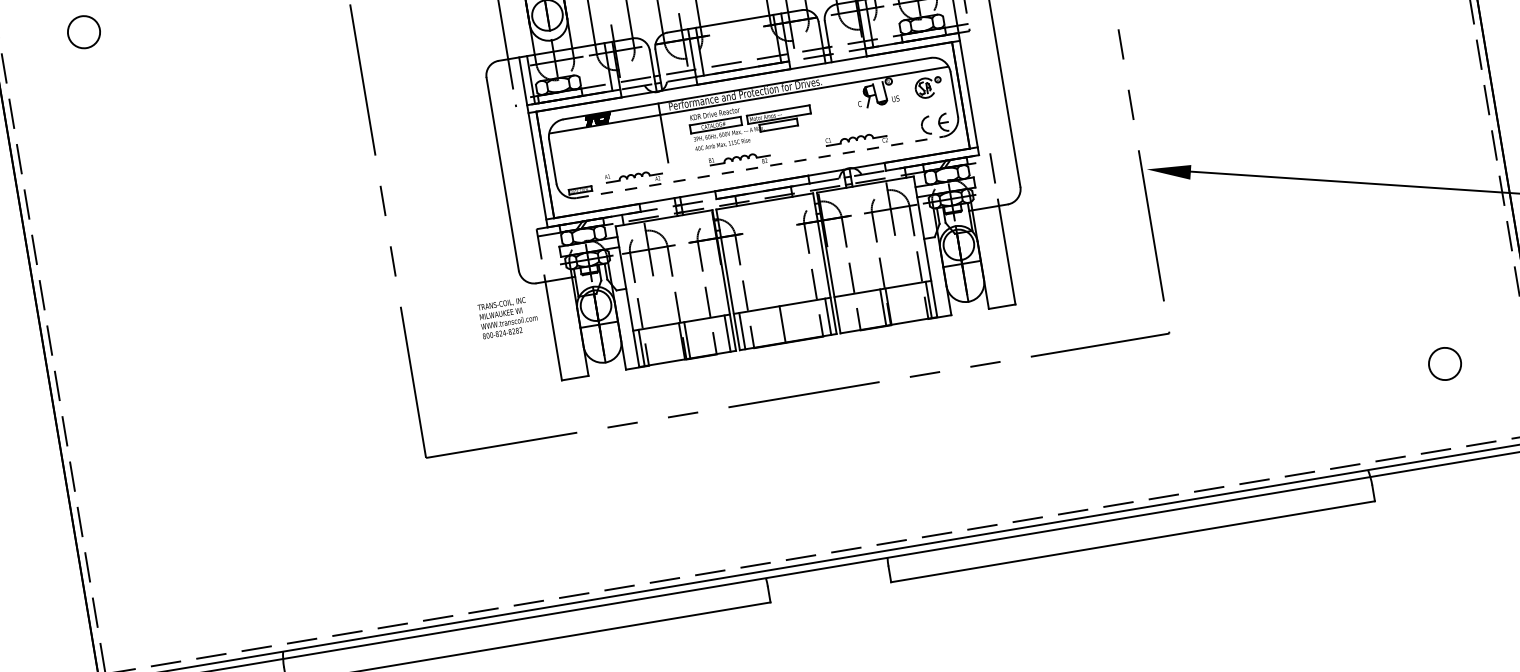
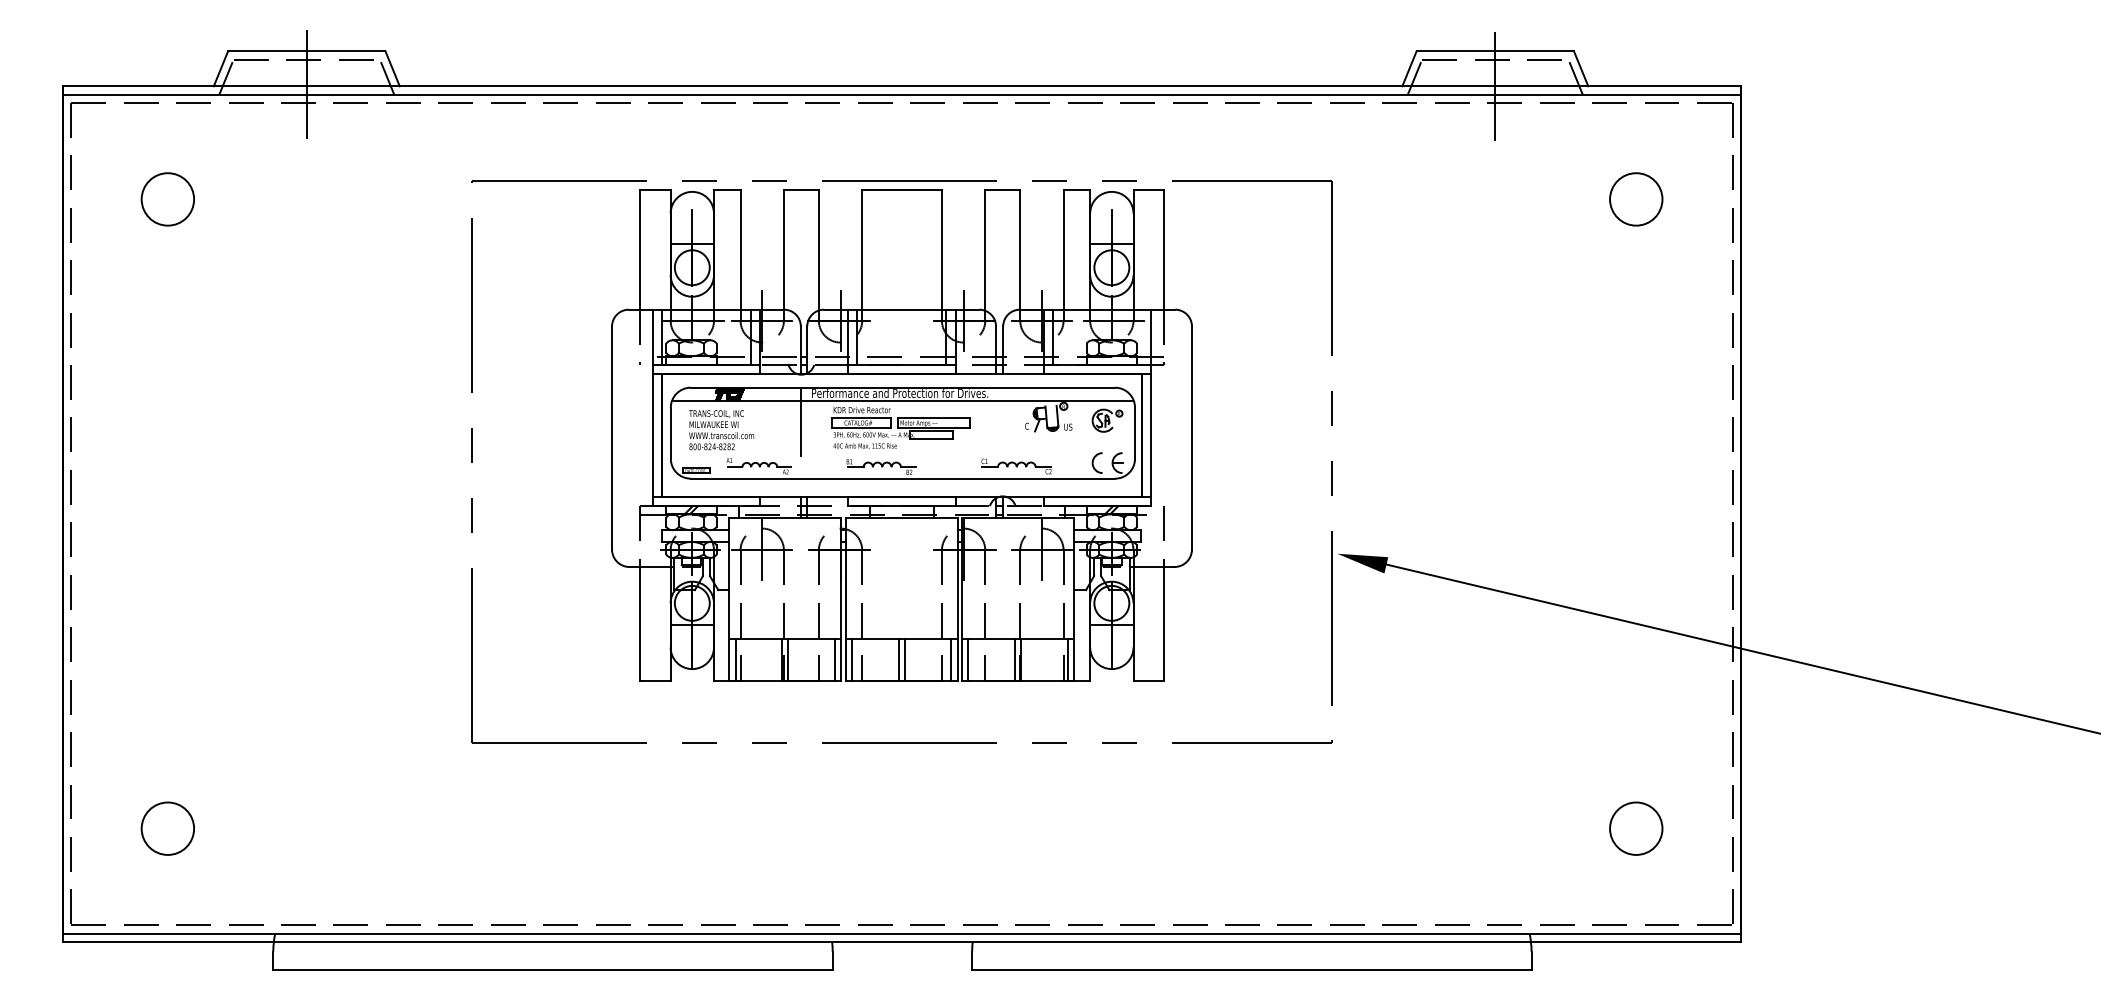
circle: (83, 32) -> (167, 199), size x1.43
line: (760, 167) -> (903, 478), dashed -> solid
line: (843, 314) -> (968, 659), added
text: (508, 317) -> (721, 430), moved
line: (787, 323) -> (904, 659), added
circle: (1445, 363) -> (1636, 828), size x1.43
circle: (174, 576) -> (167, 828), added

